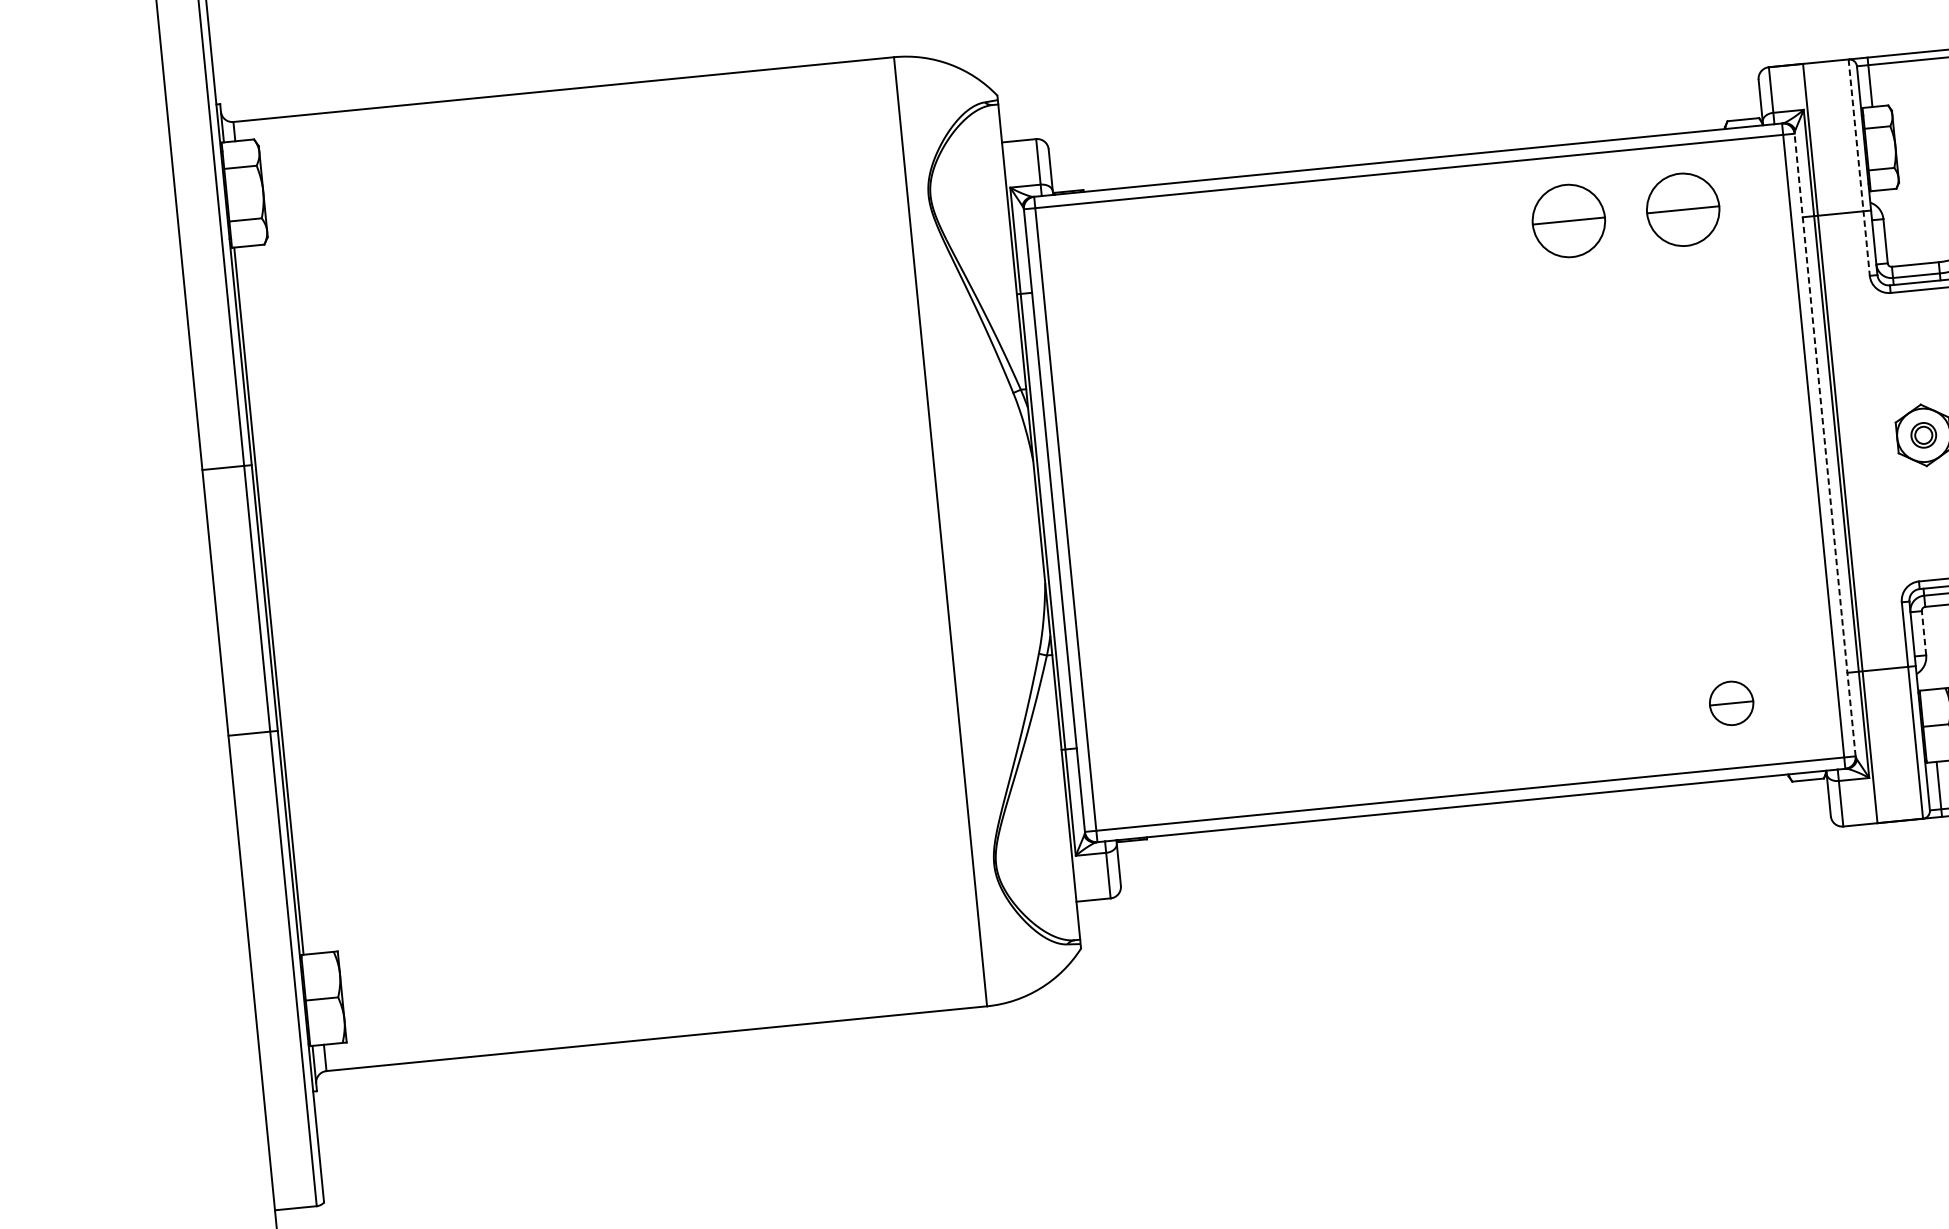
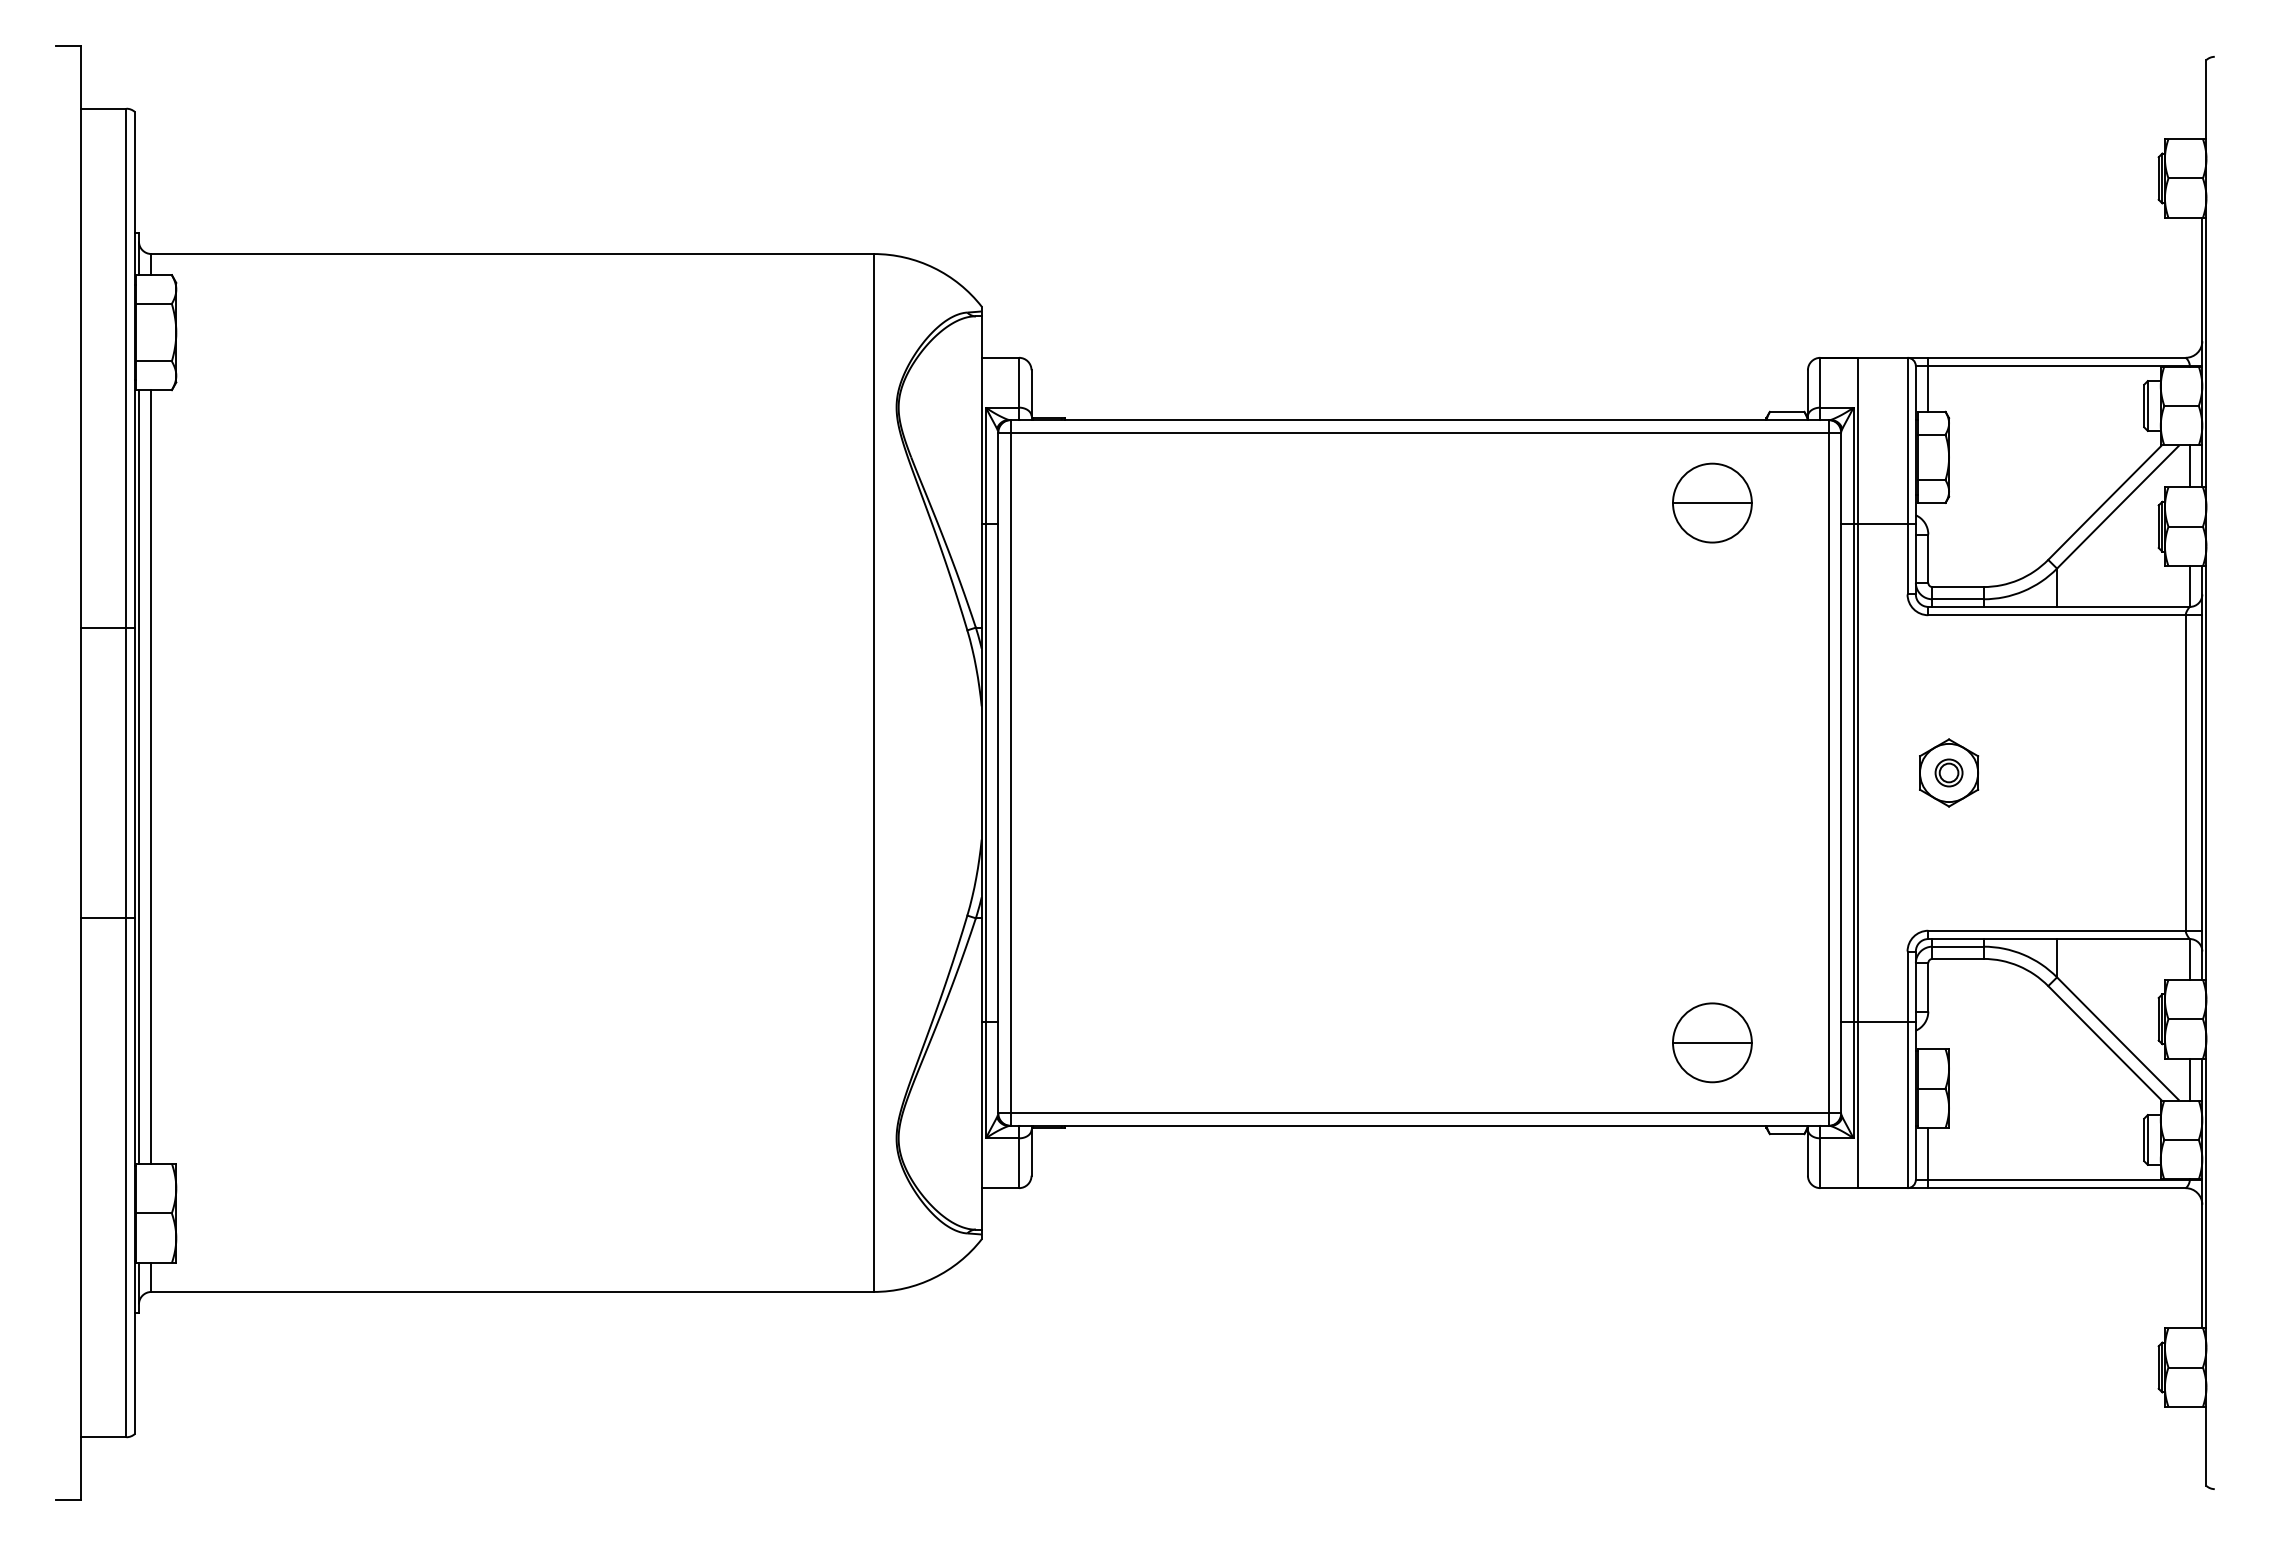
line: (1859, 167) -> (1907, 476), dashed -> solid
part: (1568, 220) -> (1587, 502), removed
line: (1825, 444) -> (1841, 772), dashed -> solid
line: (280, 599) -> (151, 776), added
line: (1924, 632) -> (1928, 986), dashed -> solid
part: (1731, 703) -> (1712, 1042), size x1.67

